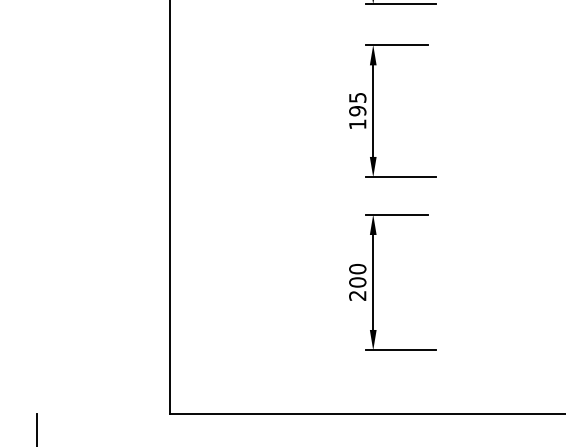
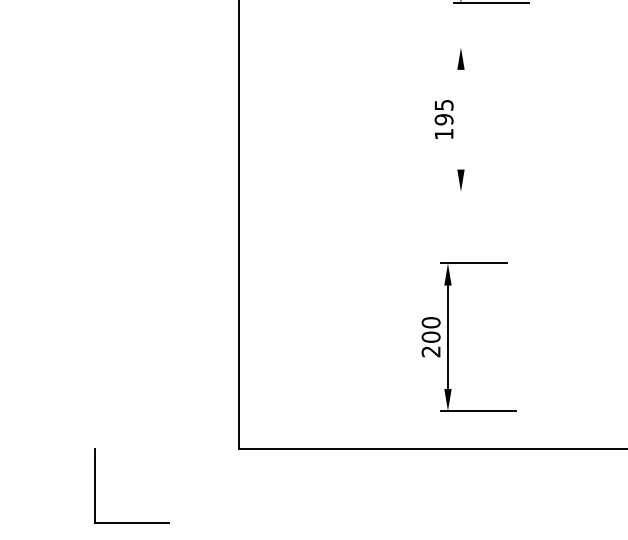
line: (396, 44) -> (486, 47), removed
line: (372, 110) -> (460, 119), removed
line: (400, 177) -> (490, 191), removed
part: (373, 281) -> (448, 336), moved

